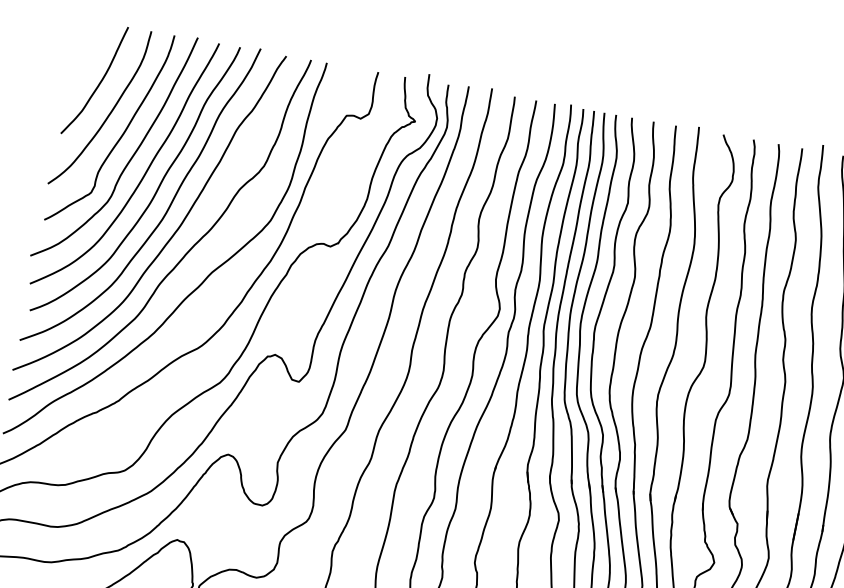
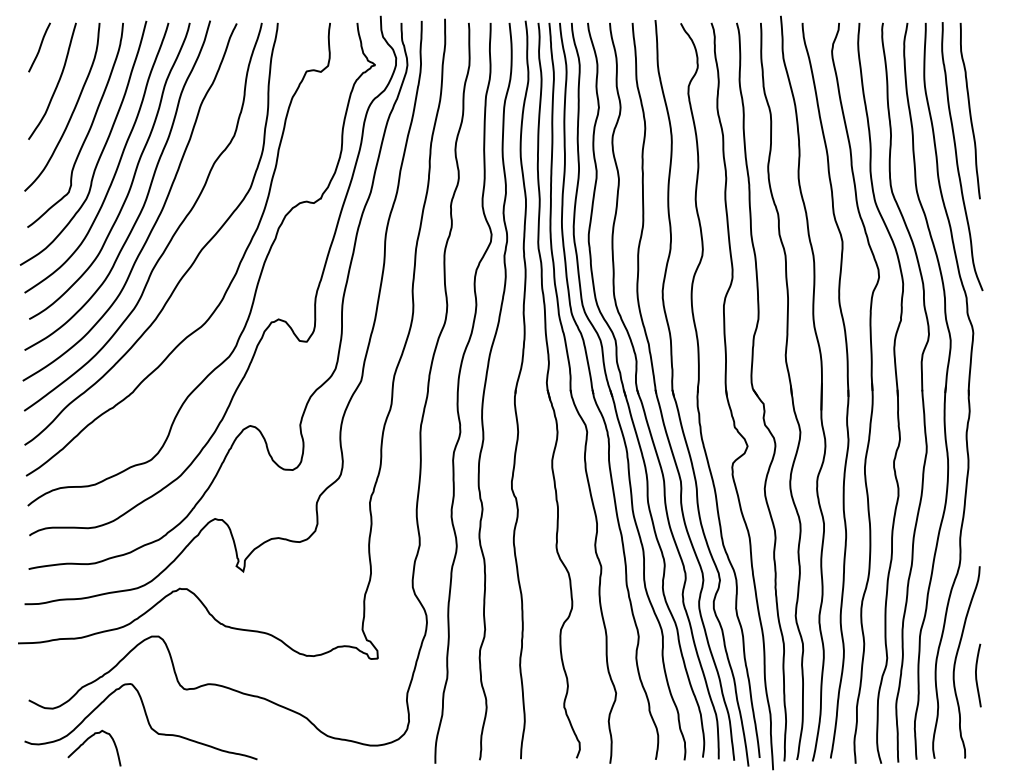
line: (87, 44) -> (39, 47), added

